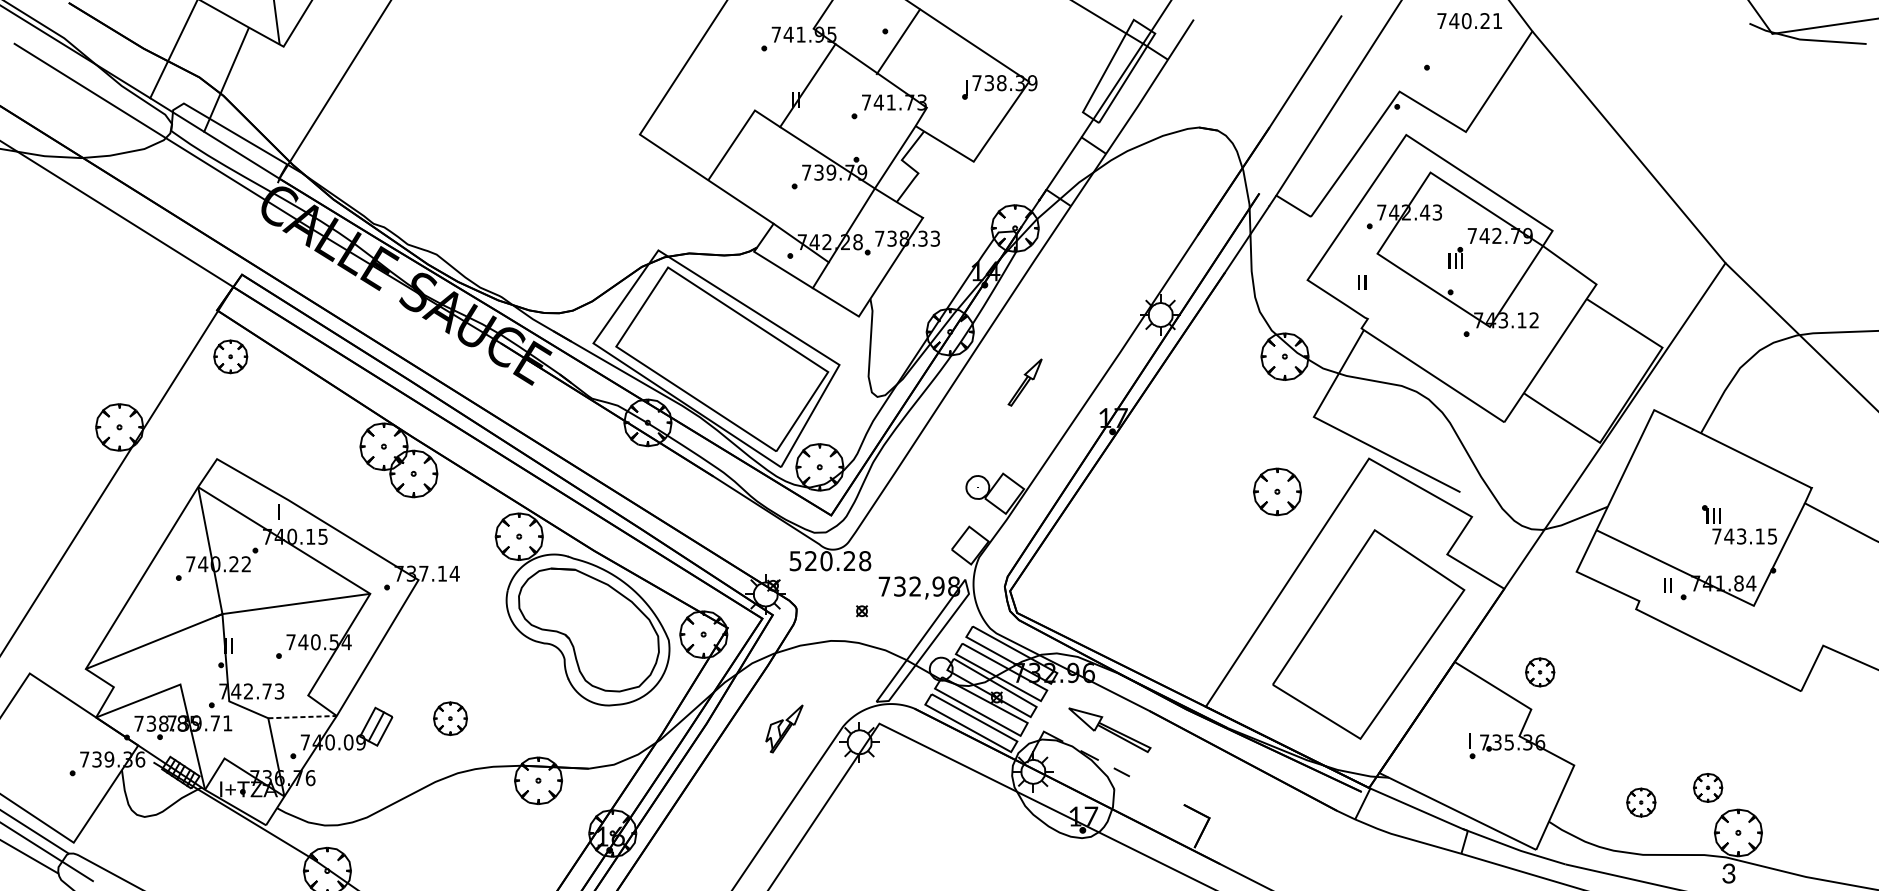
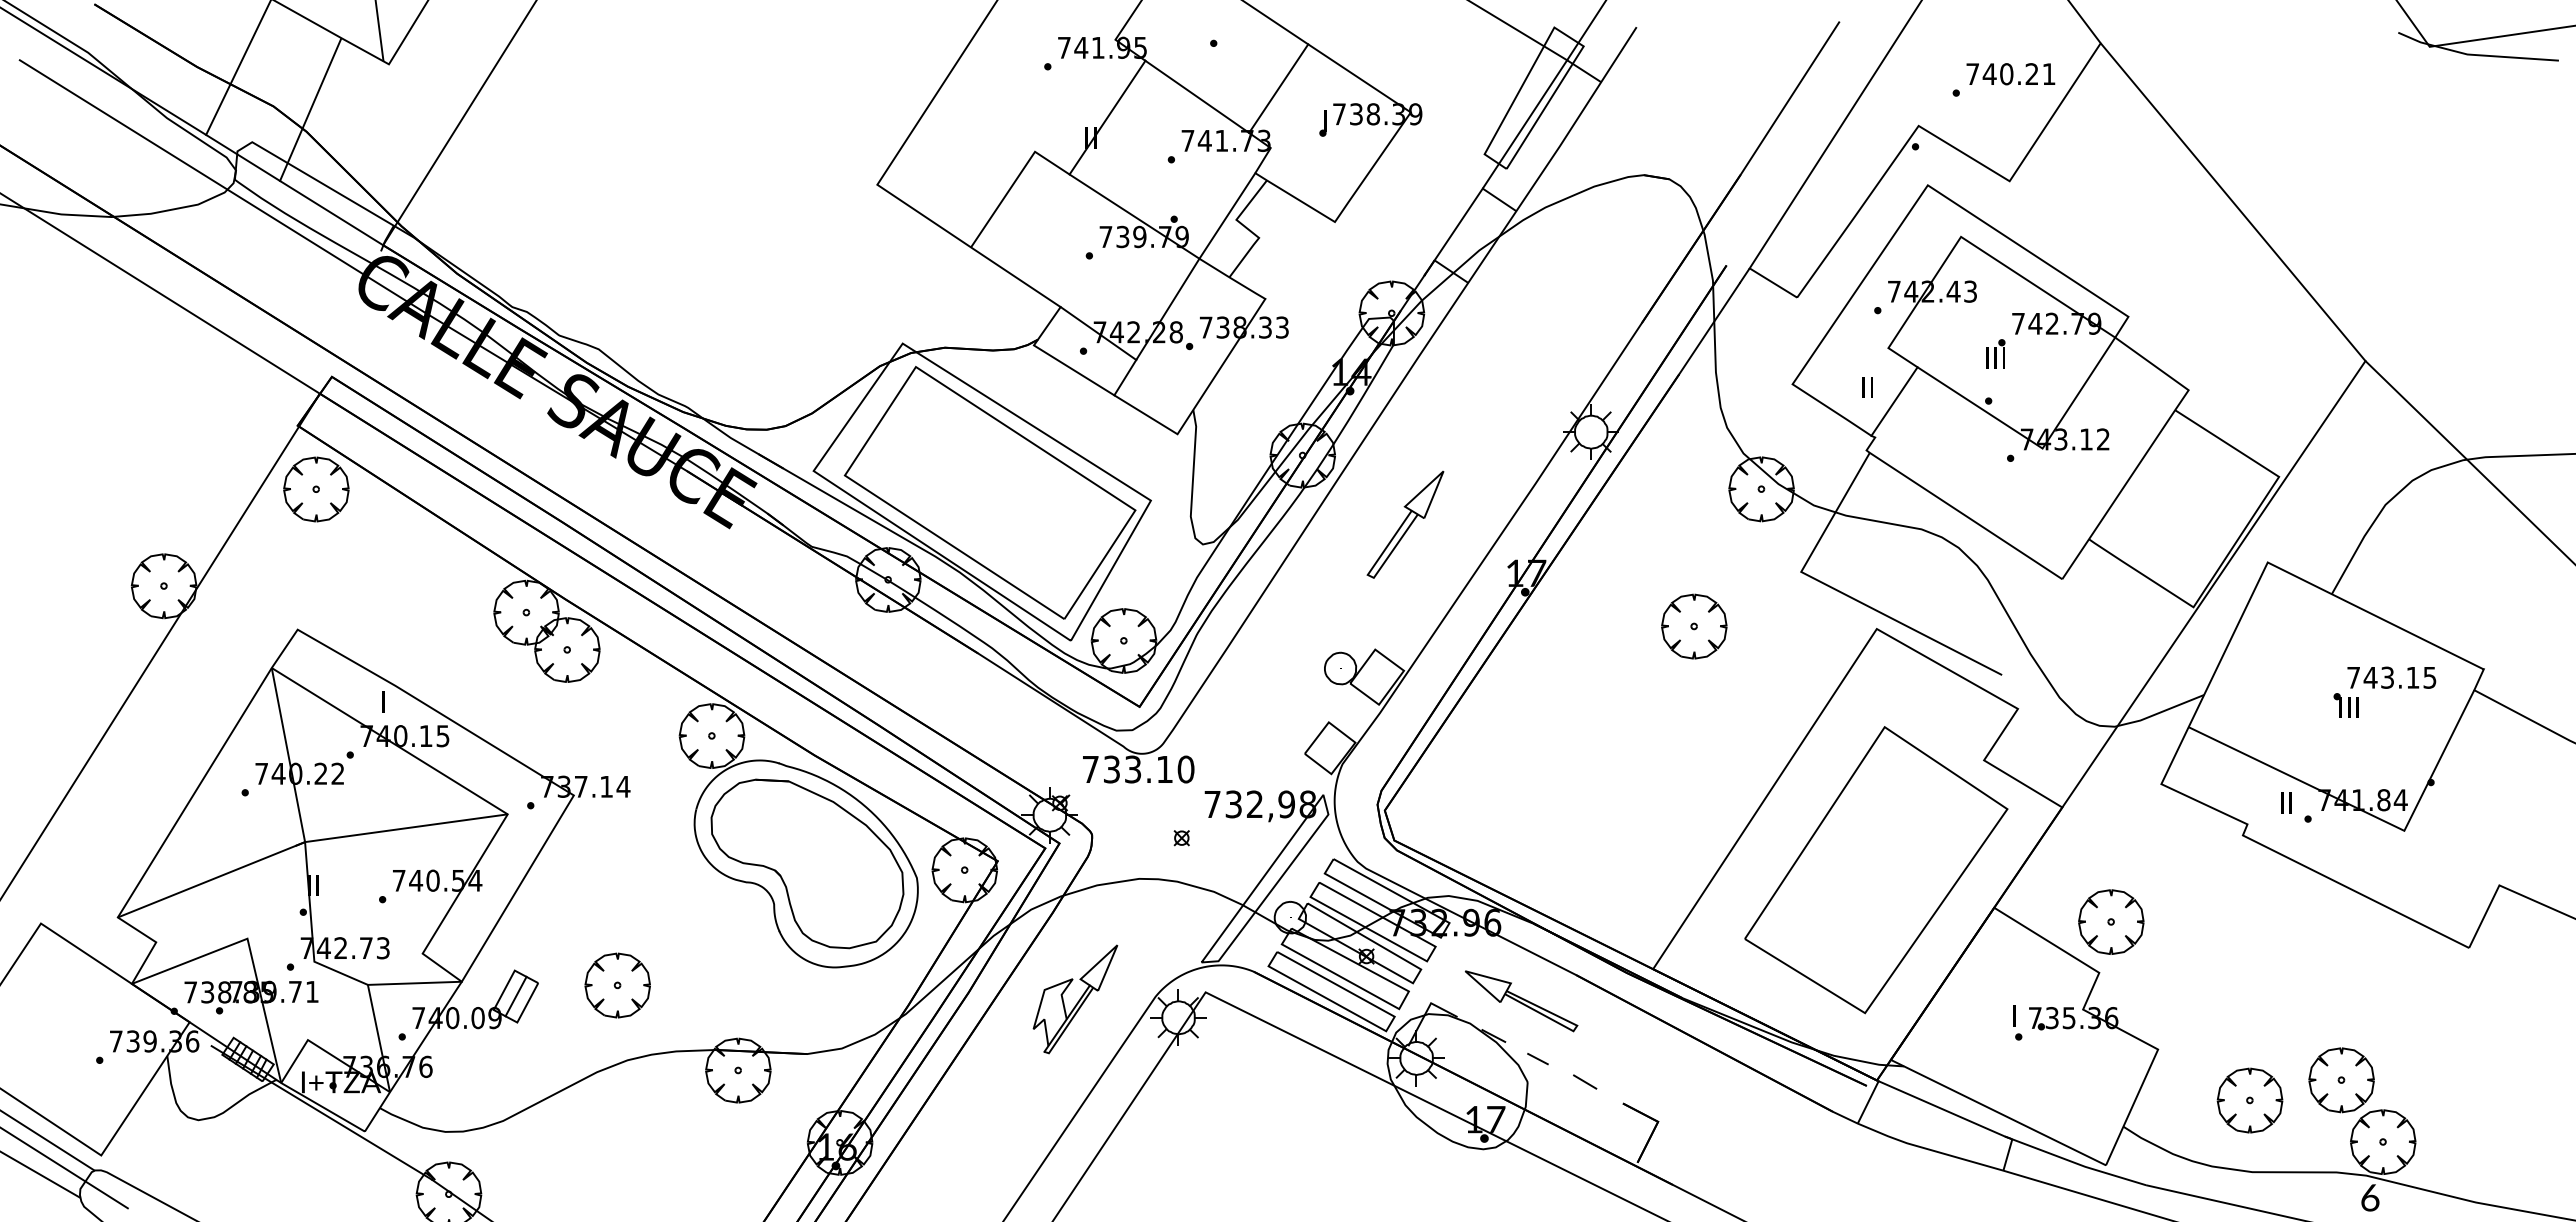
text: (1469, 21) -> (2010, 74), moved
line: (898, 41) -> (1278, 88), moved
line: (1381, 292) -> (1894, 401), added
part: (230, 356) -> (316, 489), size x1.43
part: (1025, 382) -> (1405, 524), size x1.67
part: (1277, 491) -> (1694, 626), moved
text: (1744, 536) -> (2391, 677), moved
text: (830, 561) -> (1138, 769), 520.28 -> 733.10
part: (1540, 672) -> (2111, 921), size x1.67
line: (302, 717) -> (414, 983), dashed -> solid
part: (450, 718) -> (617, 985), size x1.43
part: (784, 728) -> (1075, 999), size x1.67
line: (1156, 788) -> (1585, 1081), added
part: (1708, 788) -> (2341, 1080), size x1.67
part: (1640, 802) -> (2249, 1100), size x1.67
text: (1729, 873) -> (2370, 1197), 3 -> 6

